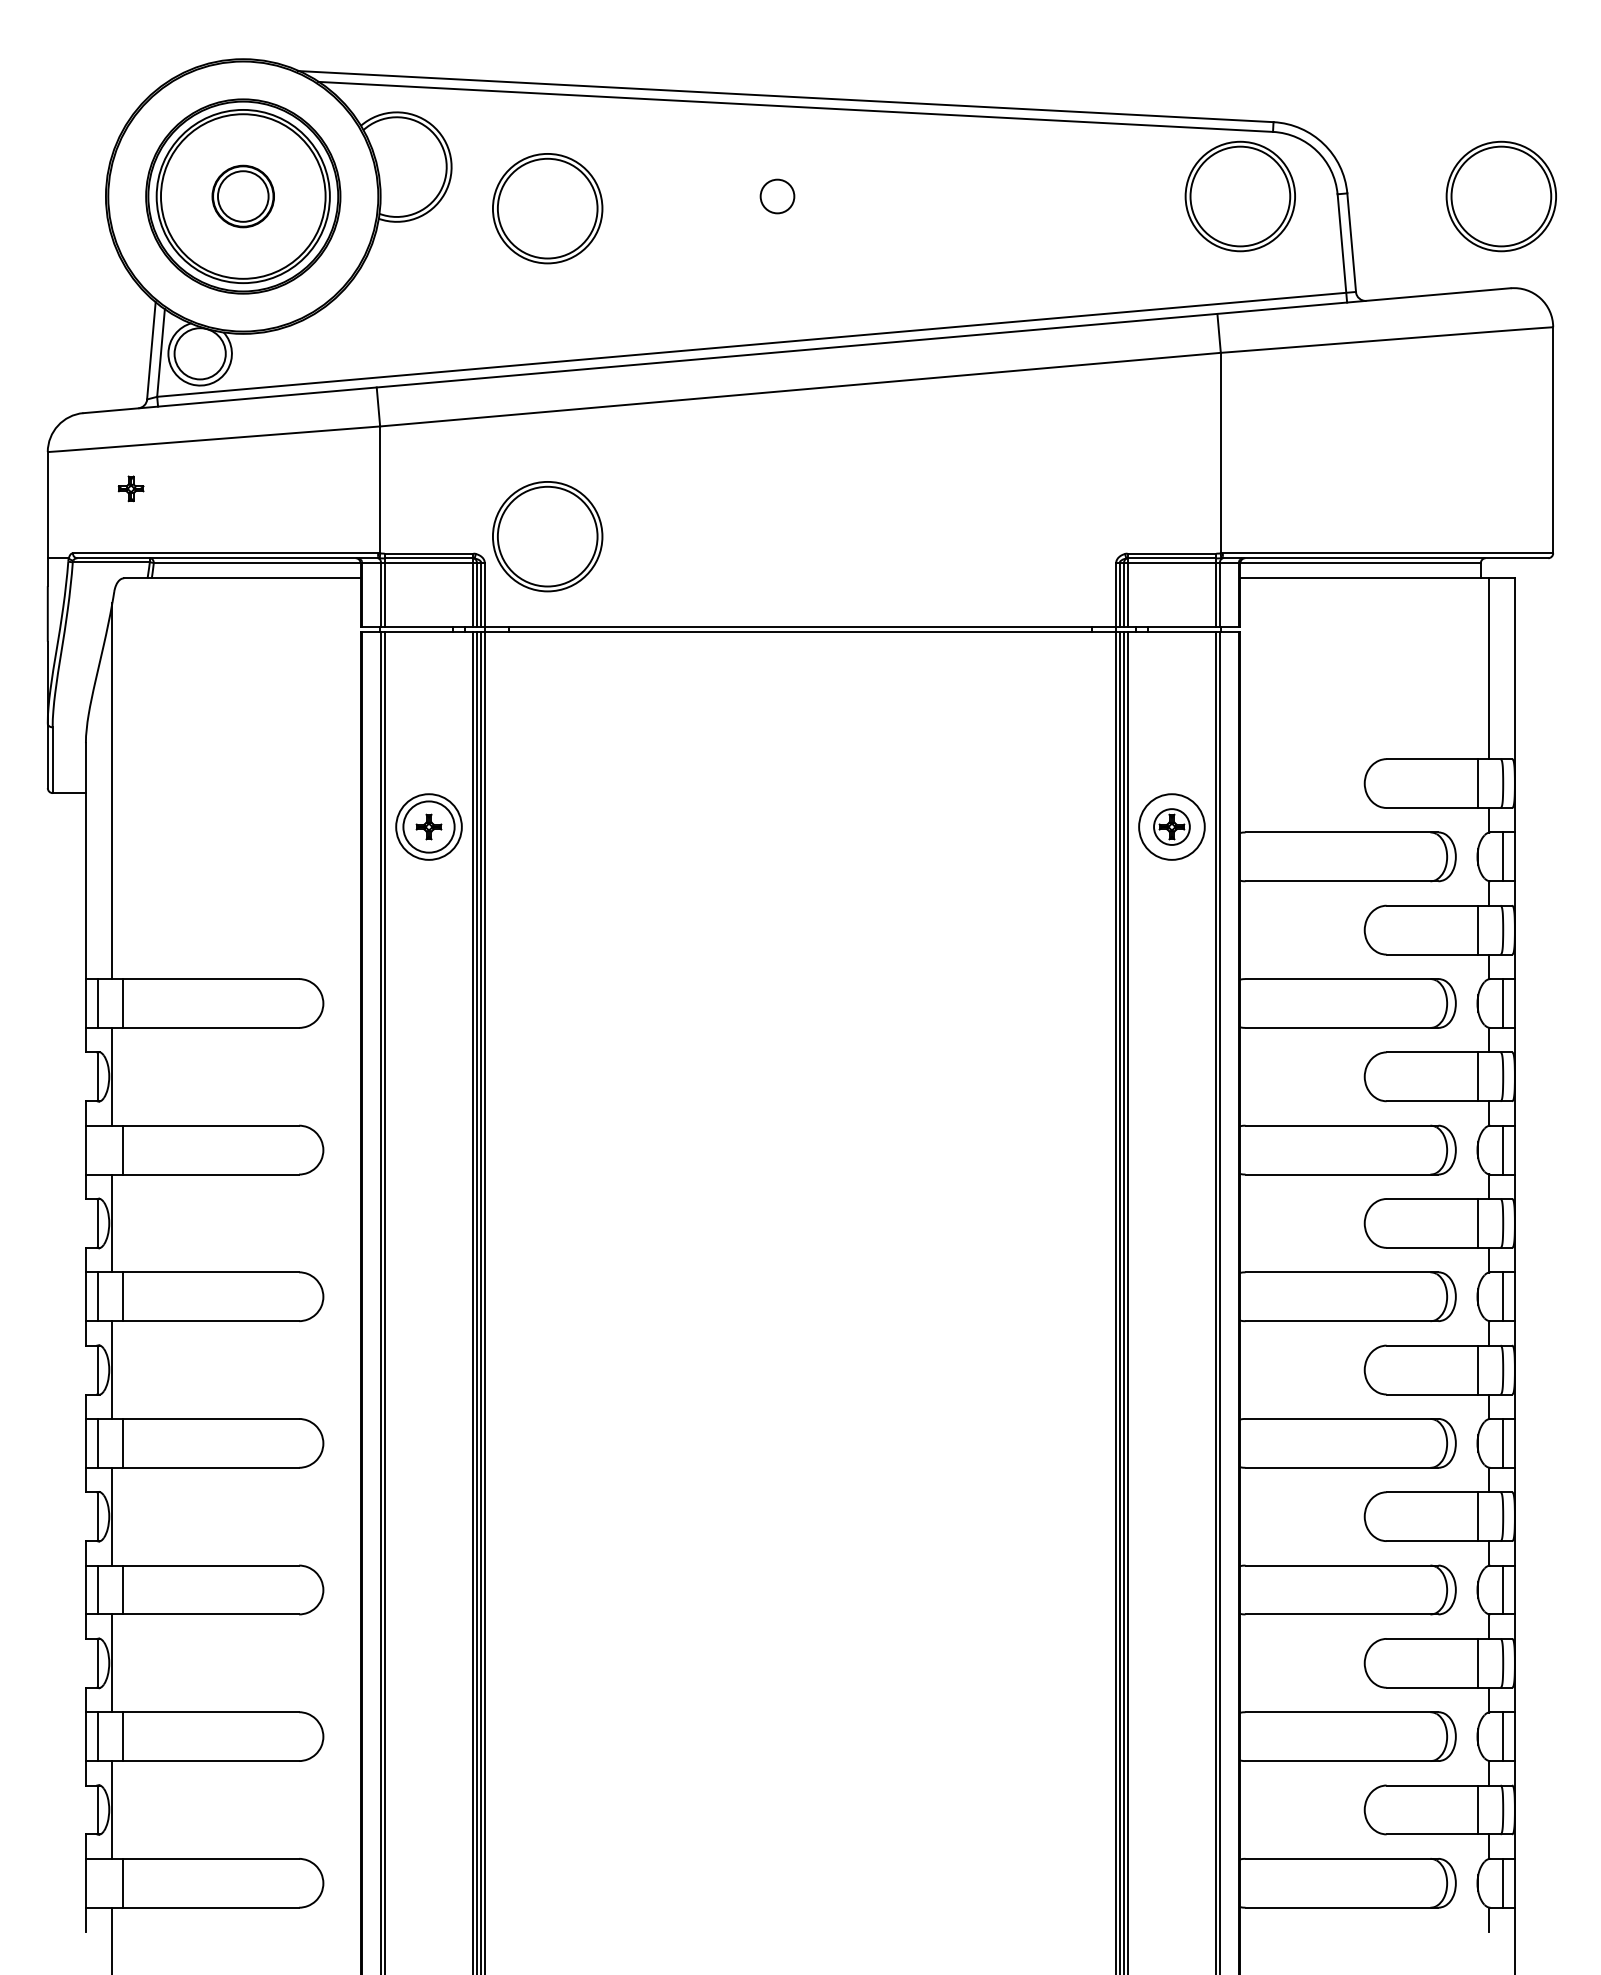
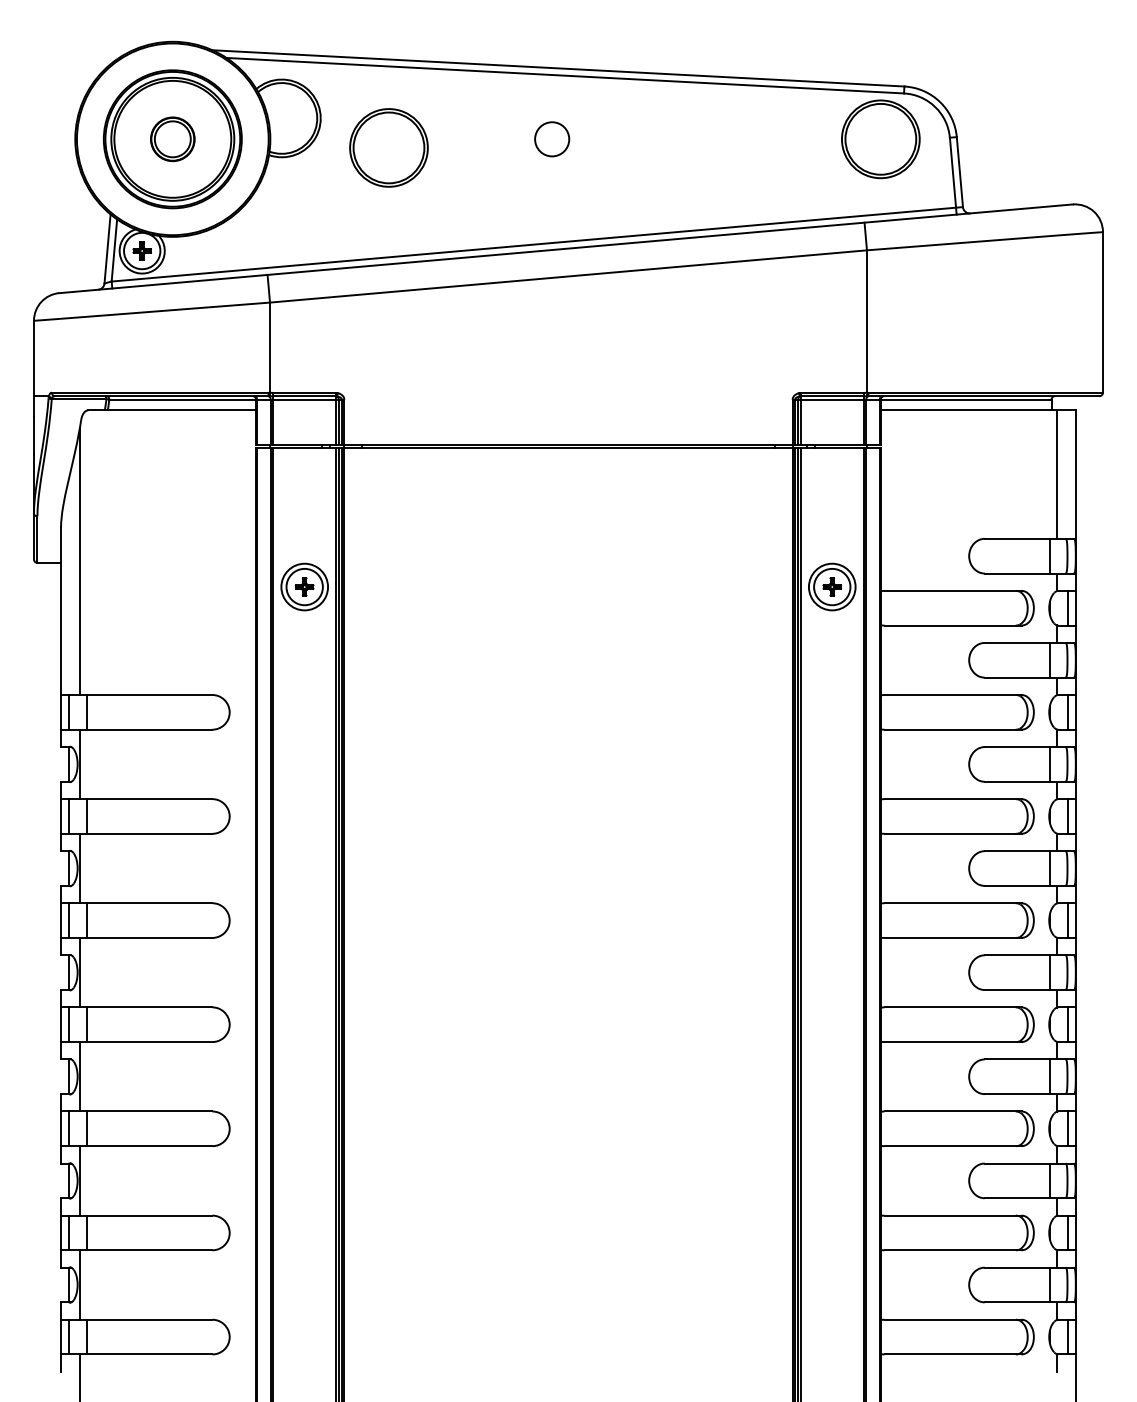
circle: (777, 196) -> (552, 139), size x1.43
part: (1500, 196) -> (1065, 139), removed
part: (130, 488) -> (141, 250), moved
part: (547, 536) -> (388, 380), removed
circle: (1171, 826) -> (831, 586), size x1.43
line: (97, 1149) -> (69, 816), added
line: (97, 1882) -> (69, 1336), added

